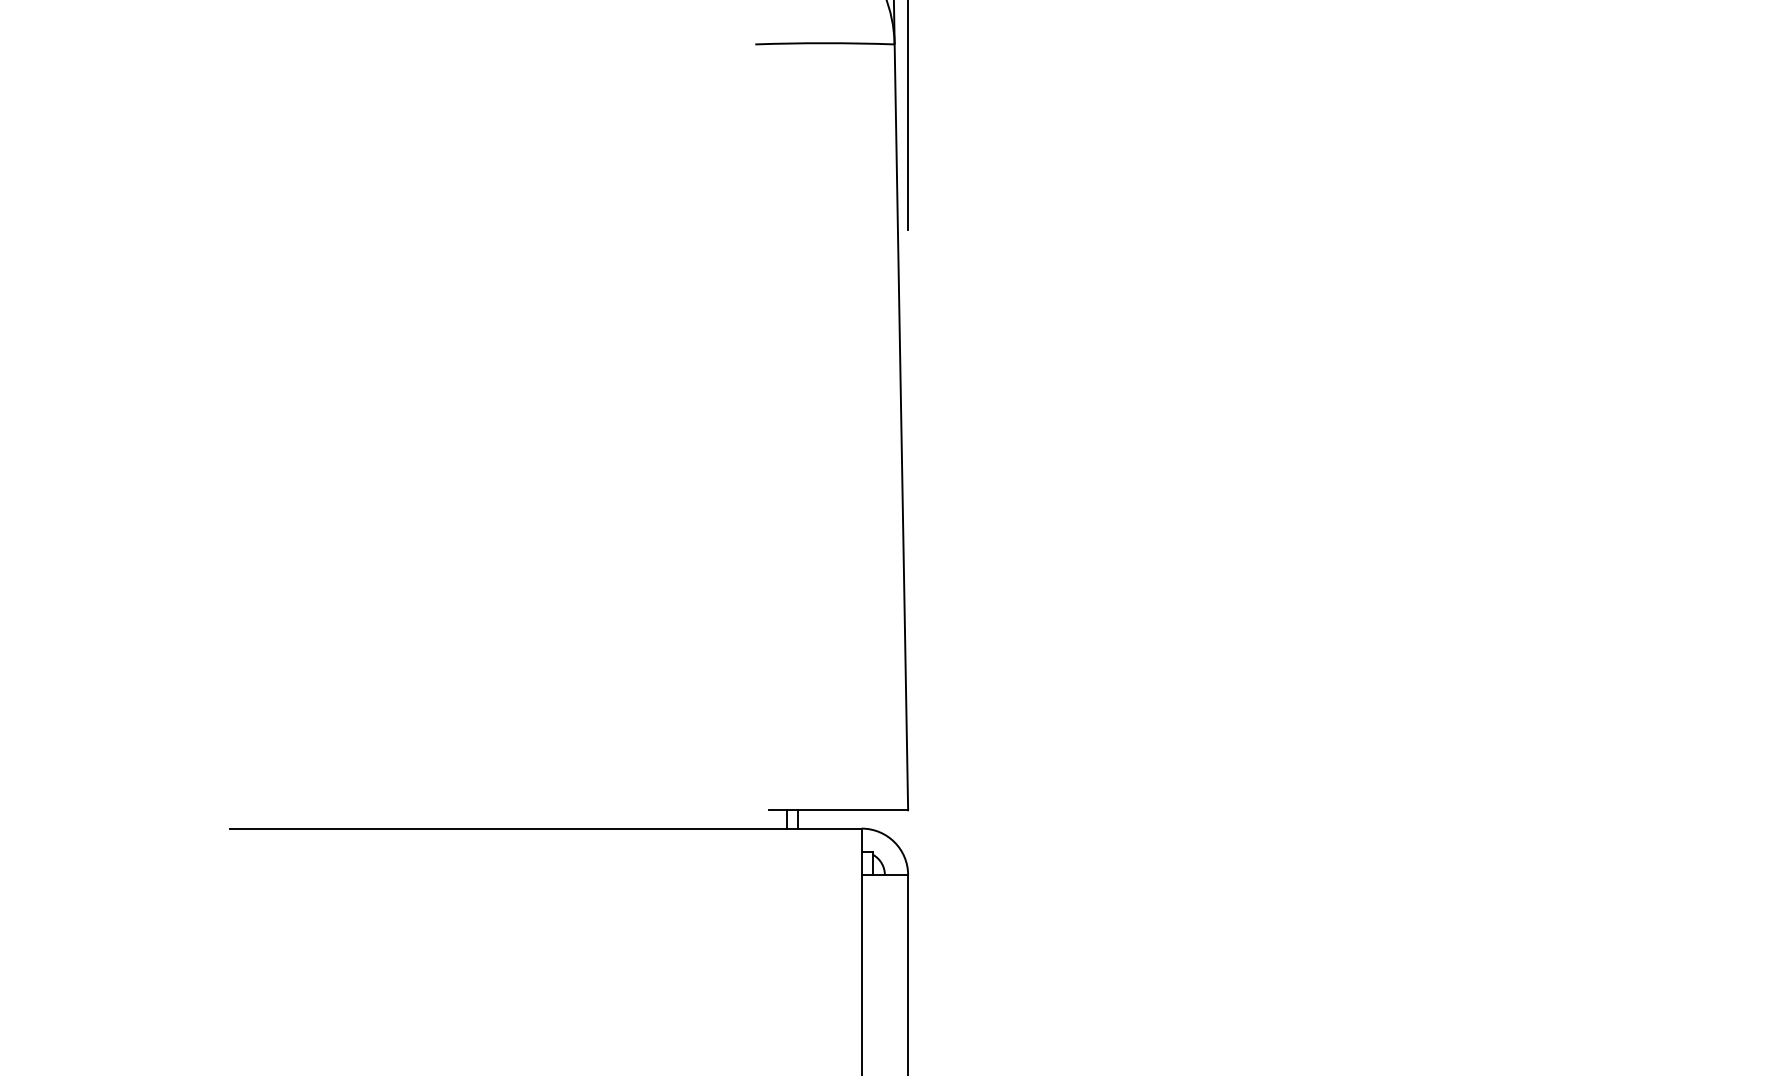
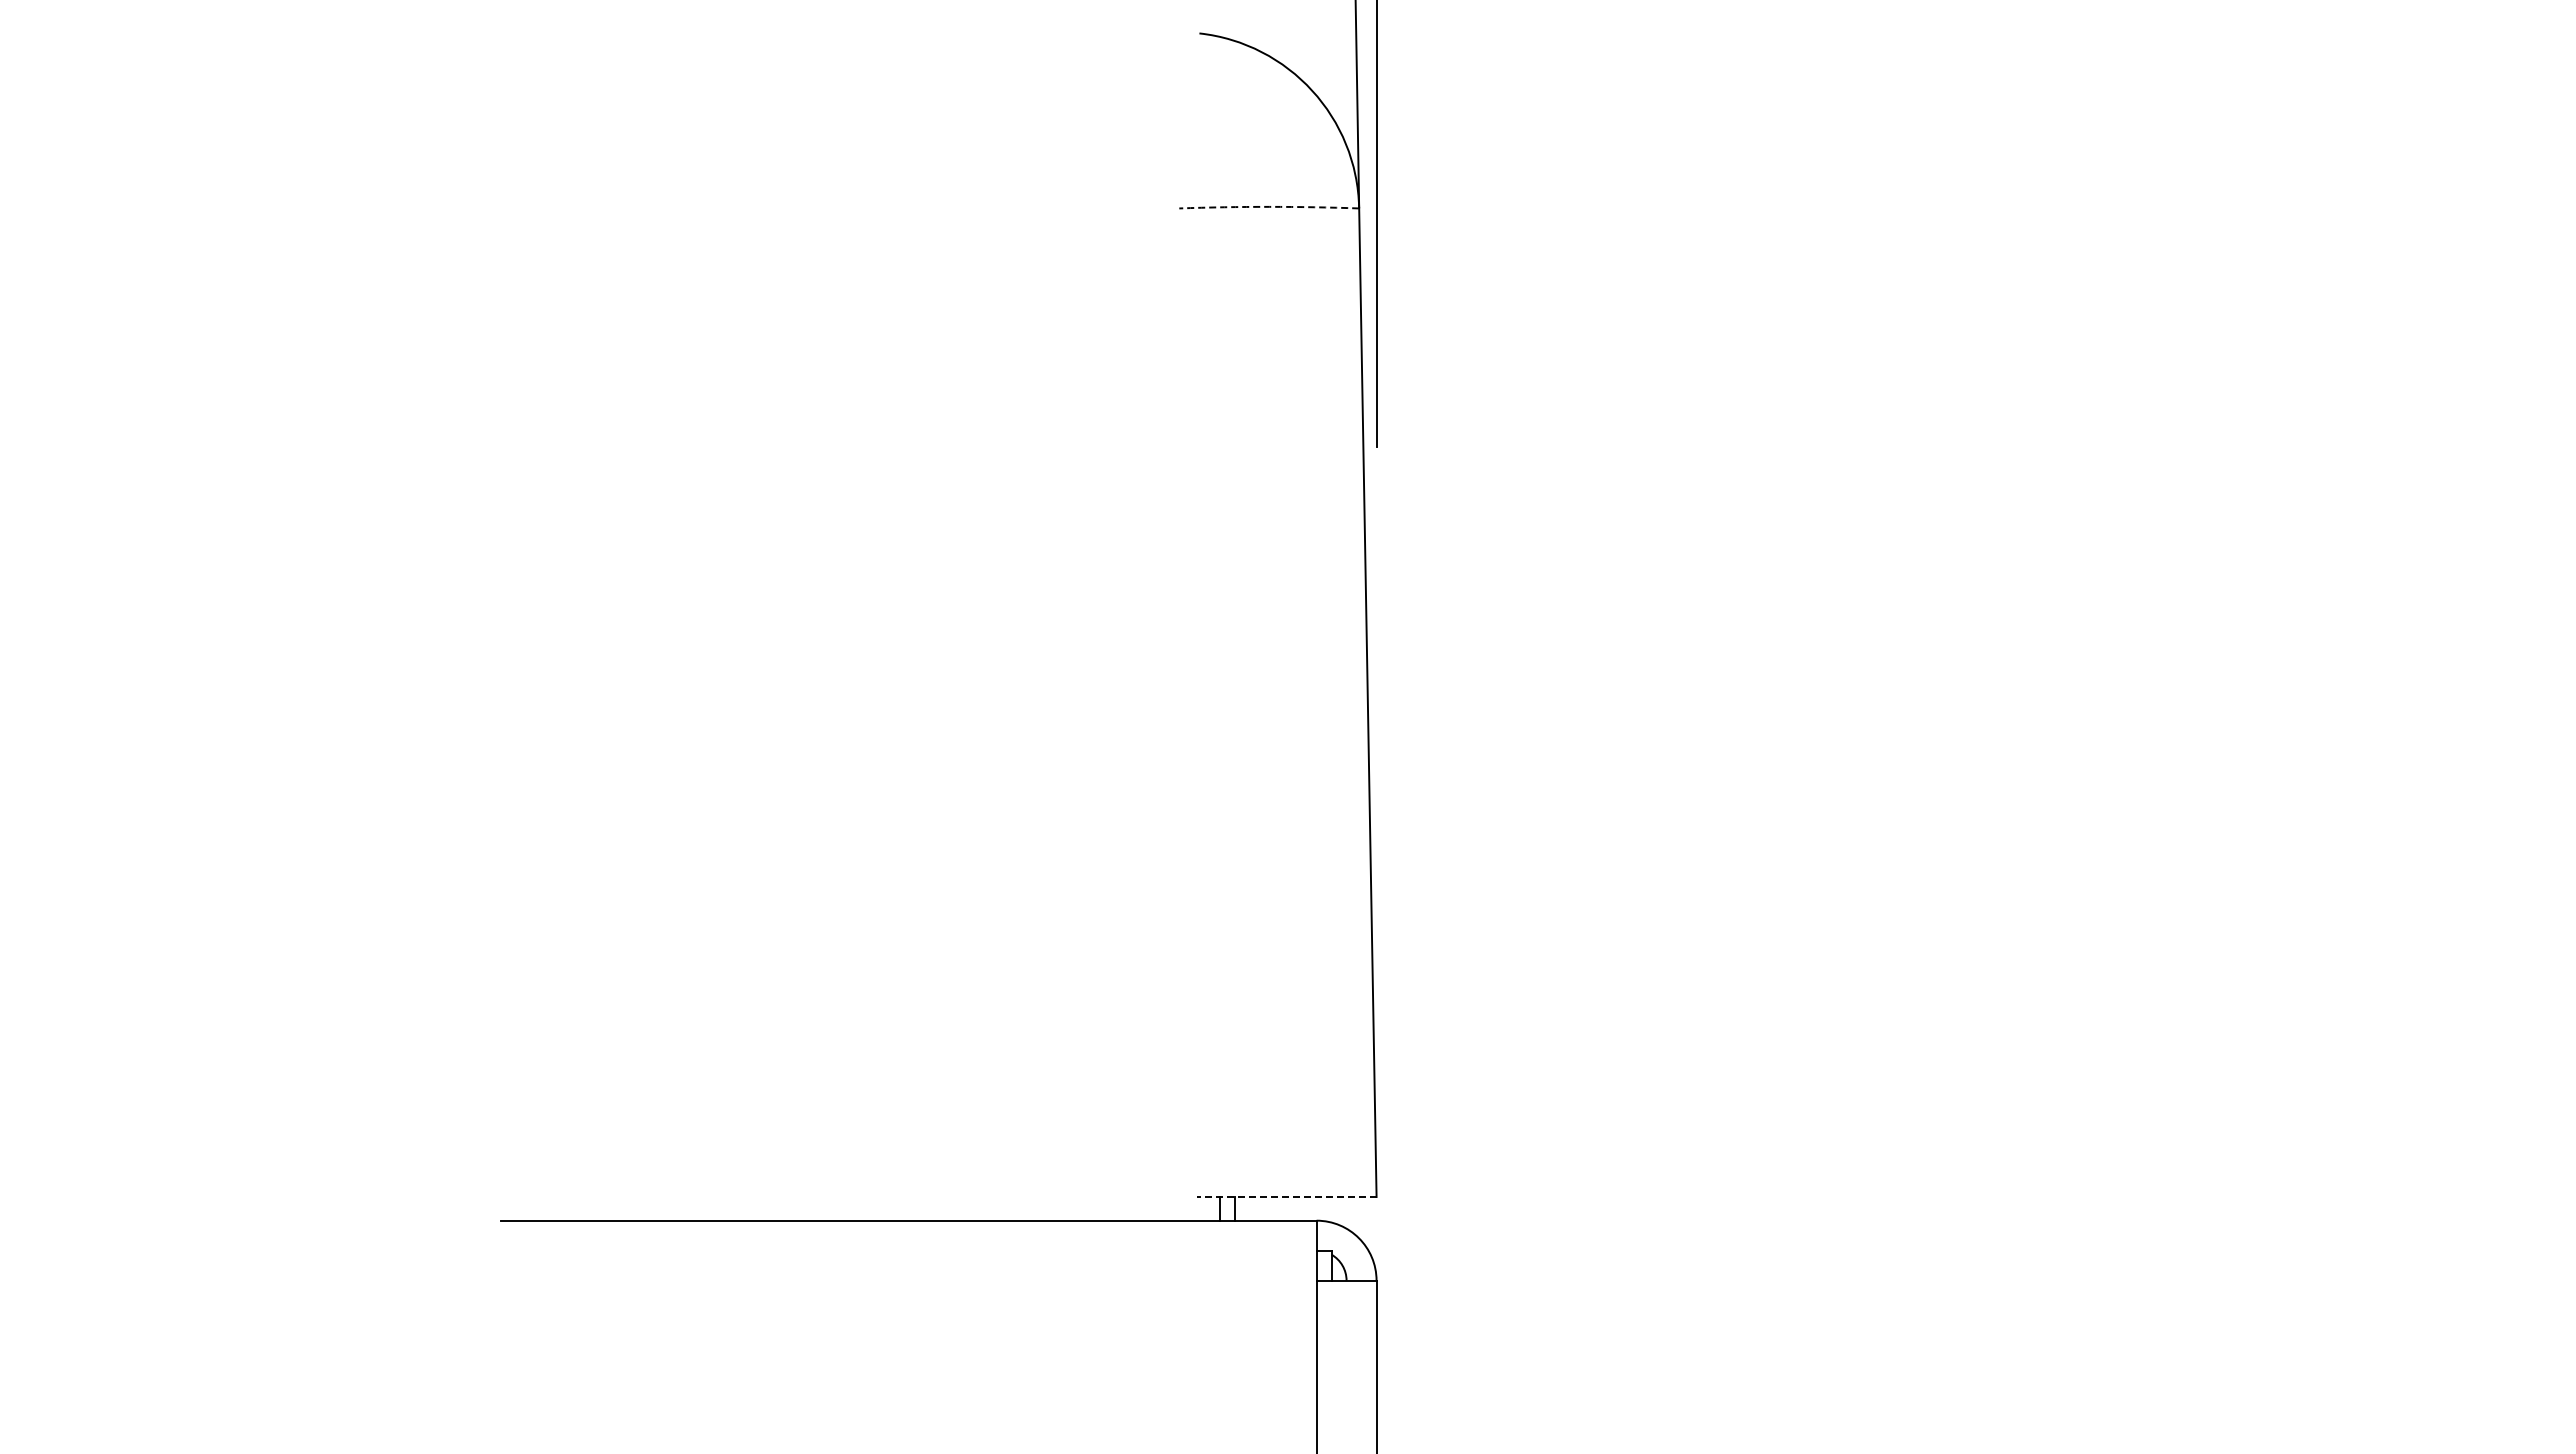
arc: (825, 42) -> (1269, 206), solid -> dashed
line: (838, 810) -> (1286, 1197), solid -> dashed

